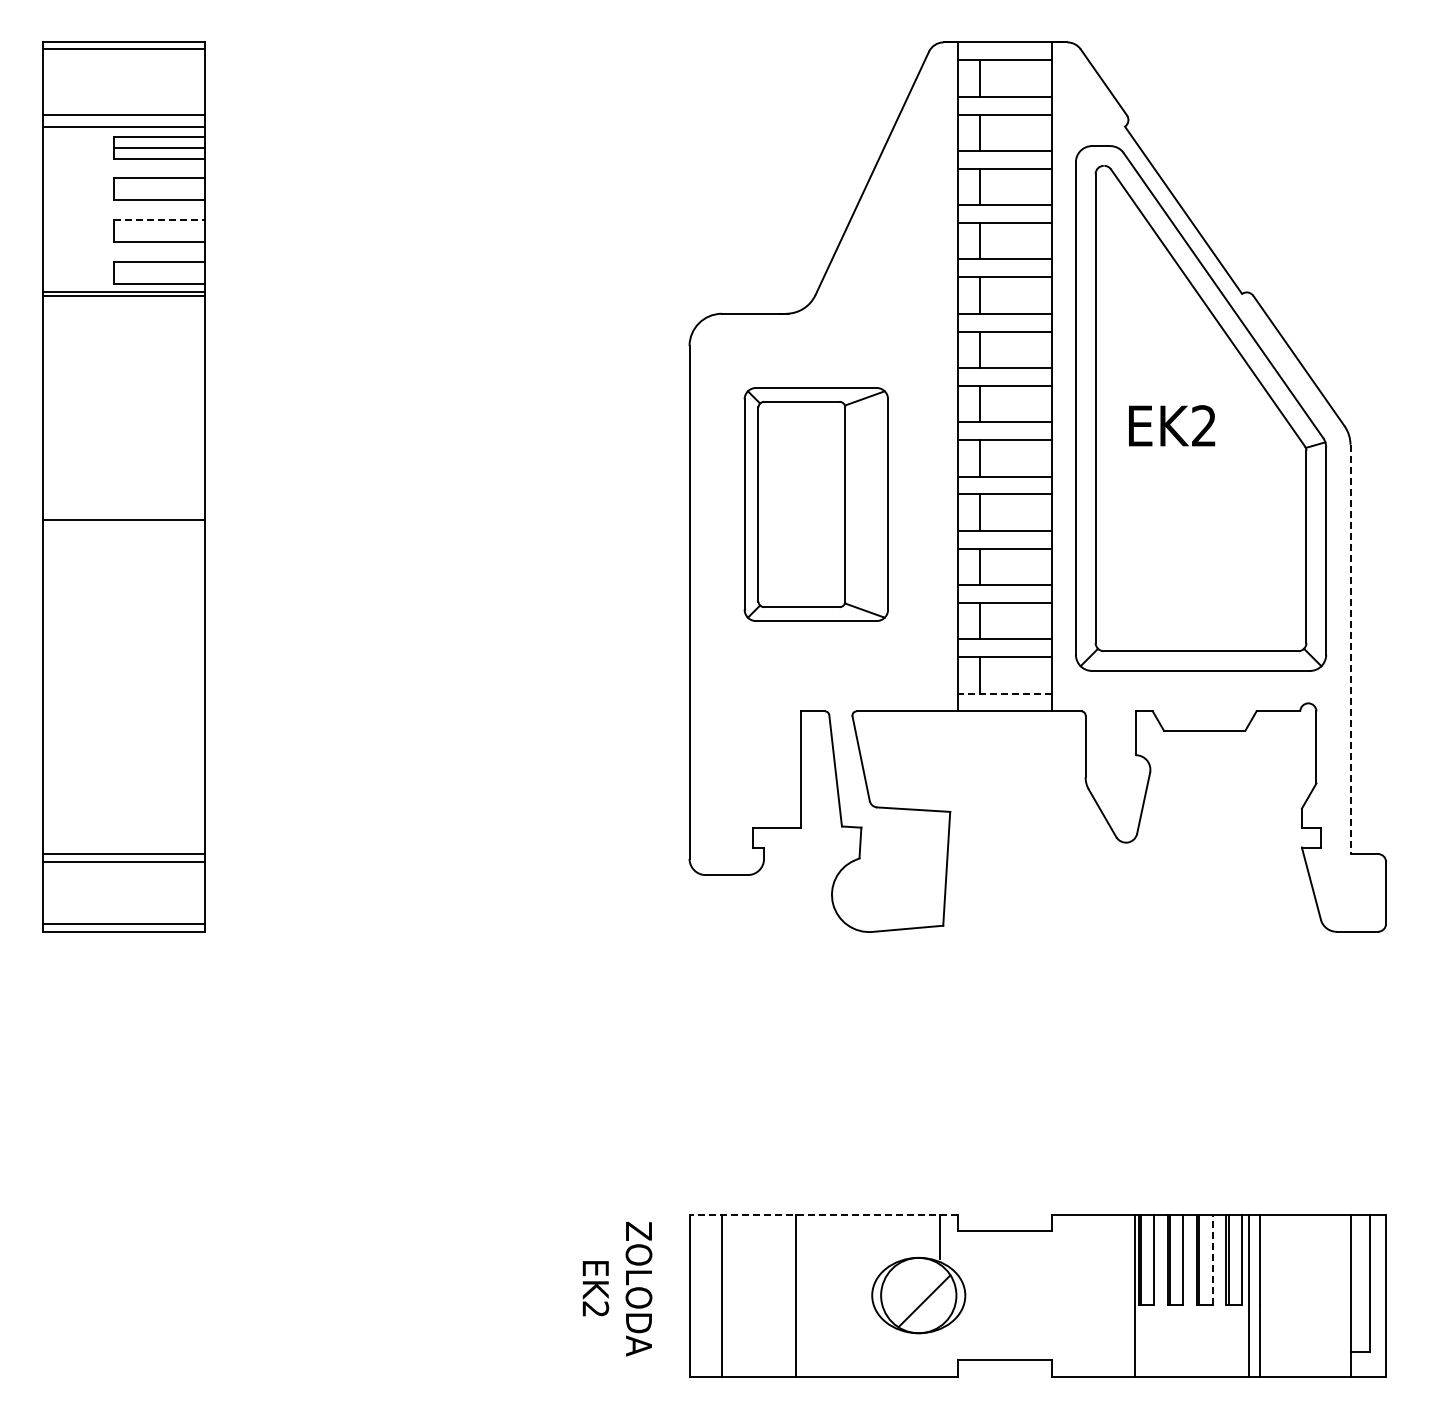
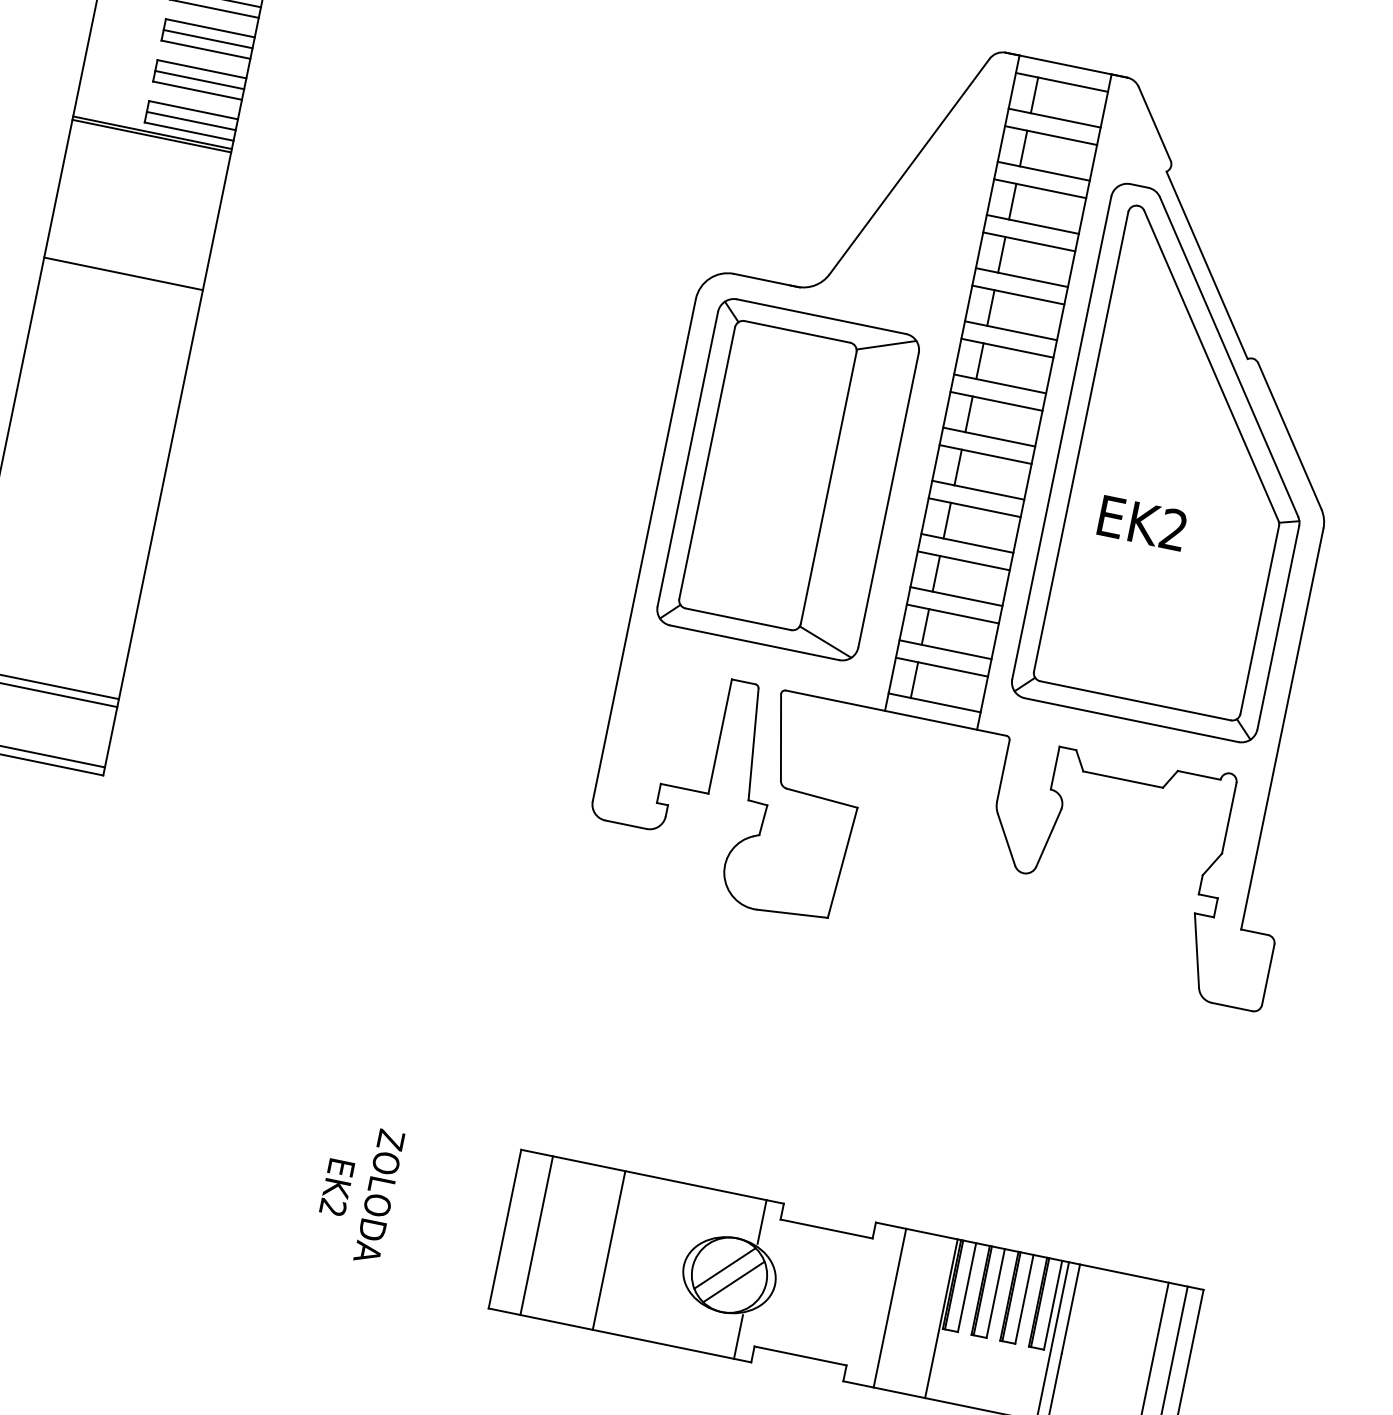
line: (159, 189) -> (208, 39), added
line: (160, 220) -> (202, 69), dashed -> solid
line: (159, 231) -> (199, 80), added
line: (159, 273) -> (191, 121), added
text: (1172, 425) -> (1142, 522), moved
part: (816, 504) -> (788, 479), size x1.43
line: (123, 520) -> (123, 273), moved
line: (1350, 649) -> (1282, 729), dashed -> solid
line: (1004, 693) -> (934, 702), dashed -> solid
line: (823, 1214) -> (652, 1176), dashed -> solid
line: (1212, 1259) -> (1024, 1298), dashed -> solid
text: (617, 1289) -> (358, 1192), moved
line: (913, 1289) -> (725, 1268), added
line: (1082, 1295) -> (889, 1308), added
line: (939, 1353) -> (738, 1336), added

